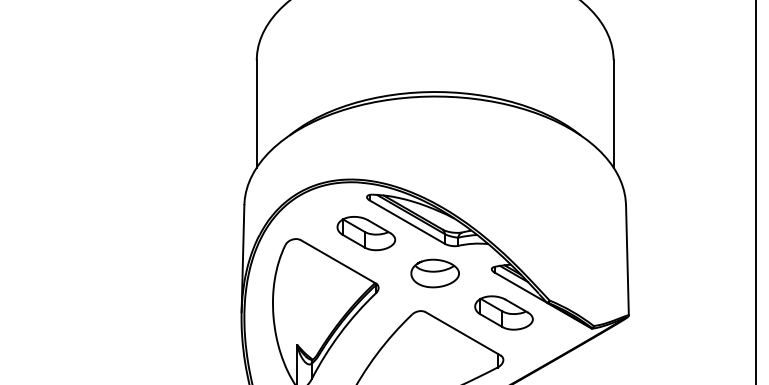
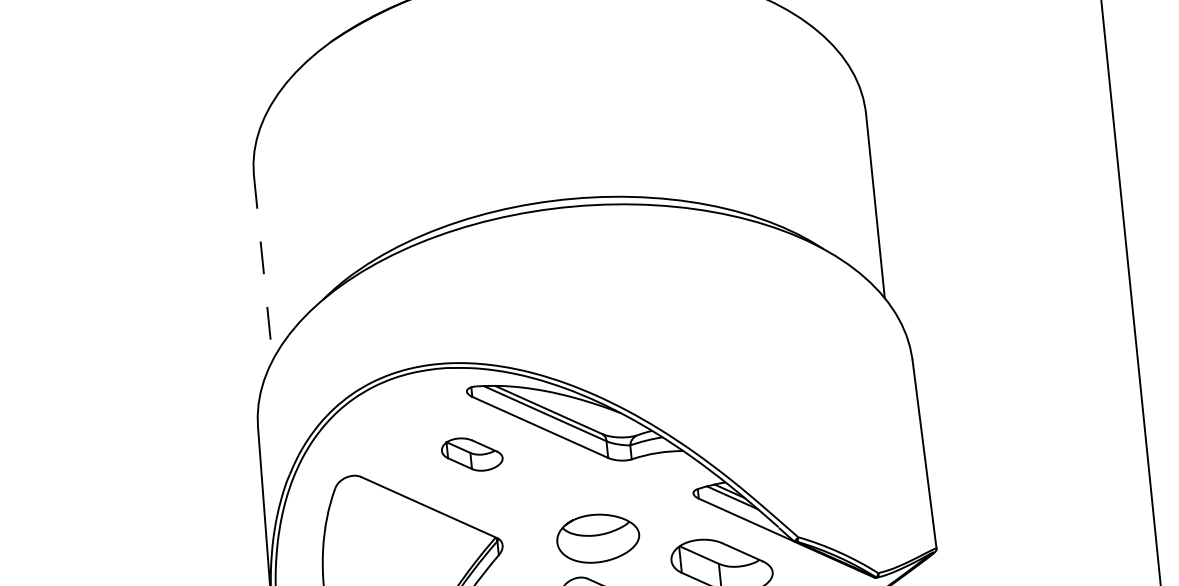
line: (256, 113) -> (262, 267), solid -> dashed
part: (366, 233) -> (472, 454), size x0.6
part: (434, 273) -> (597, 538), moved

